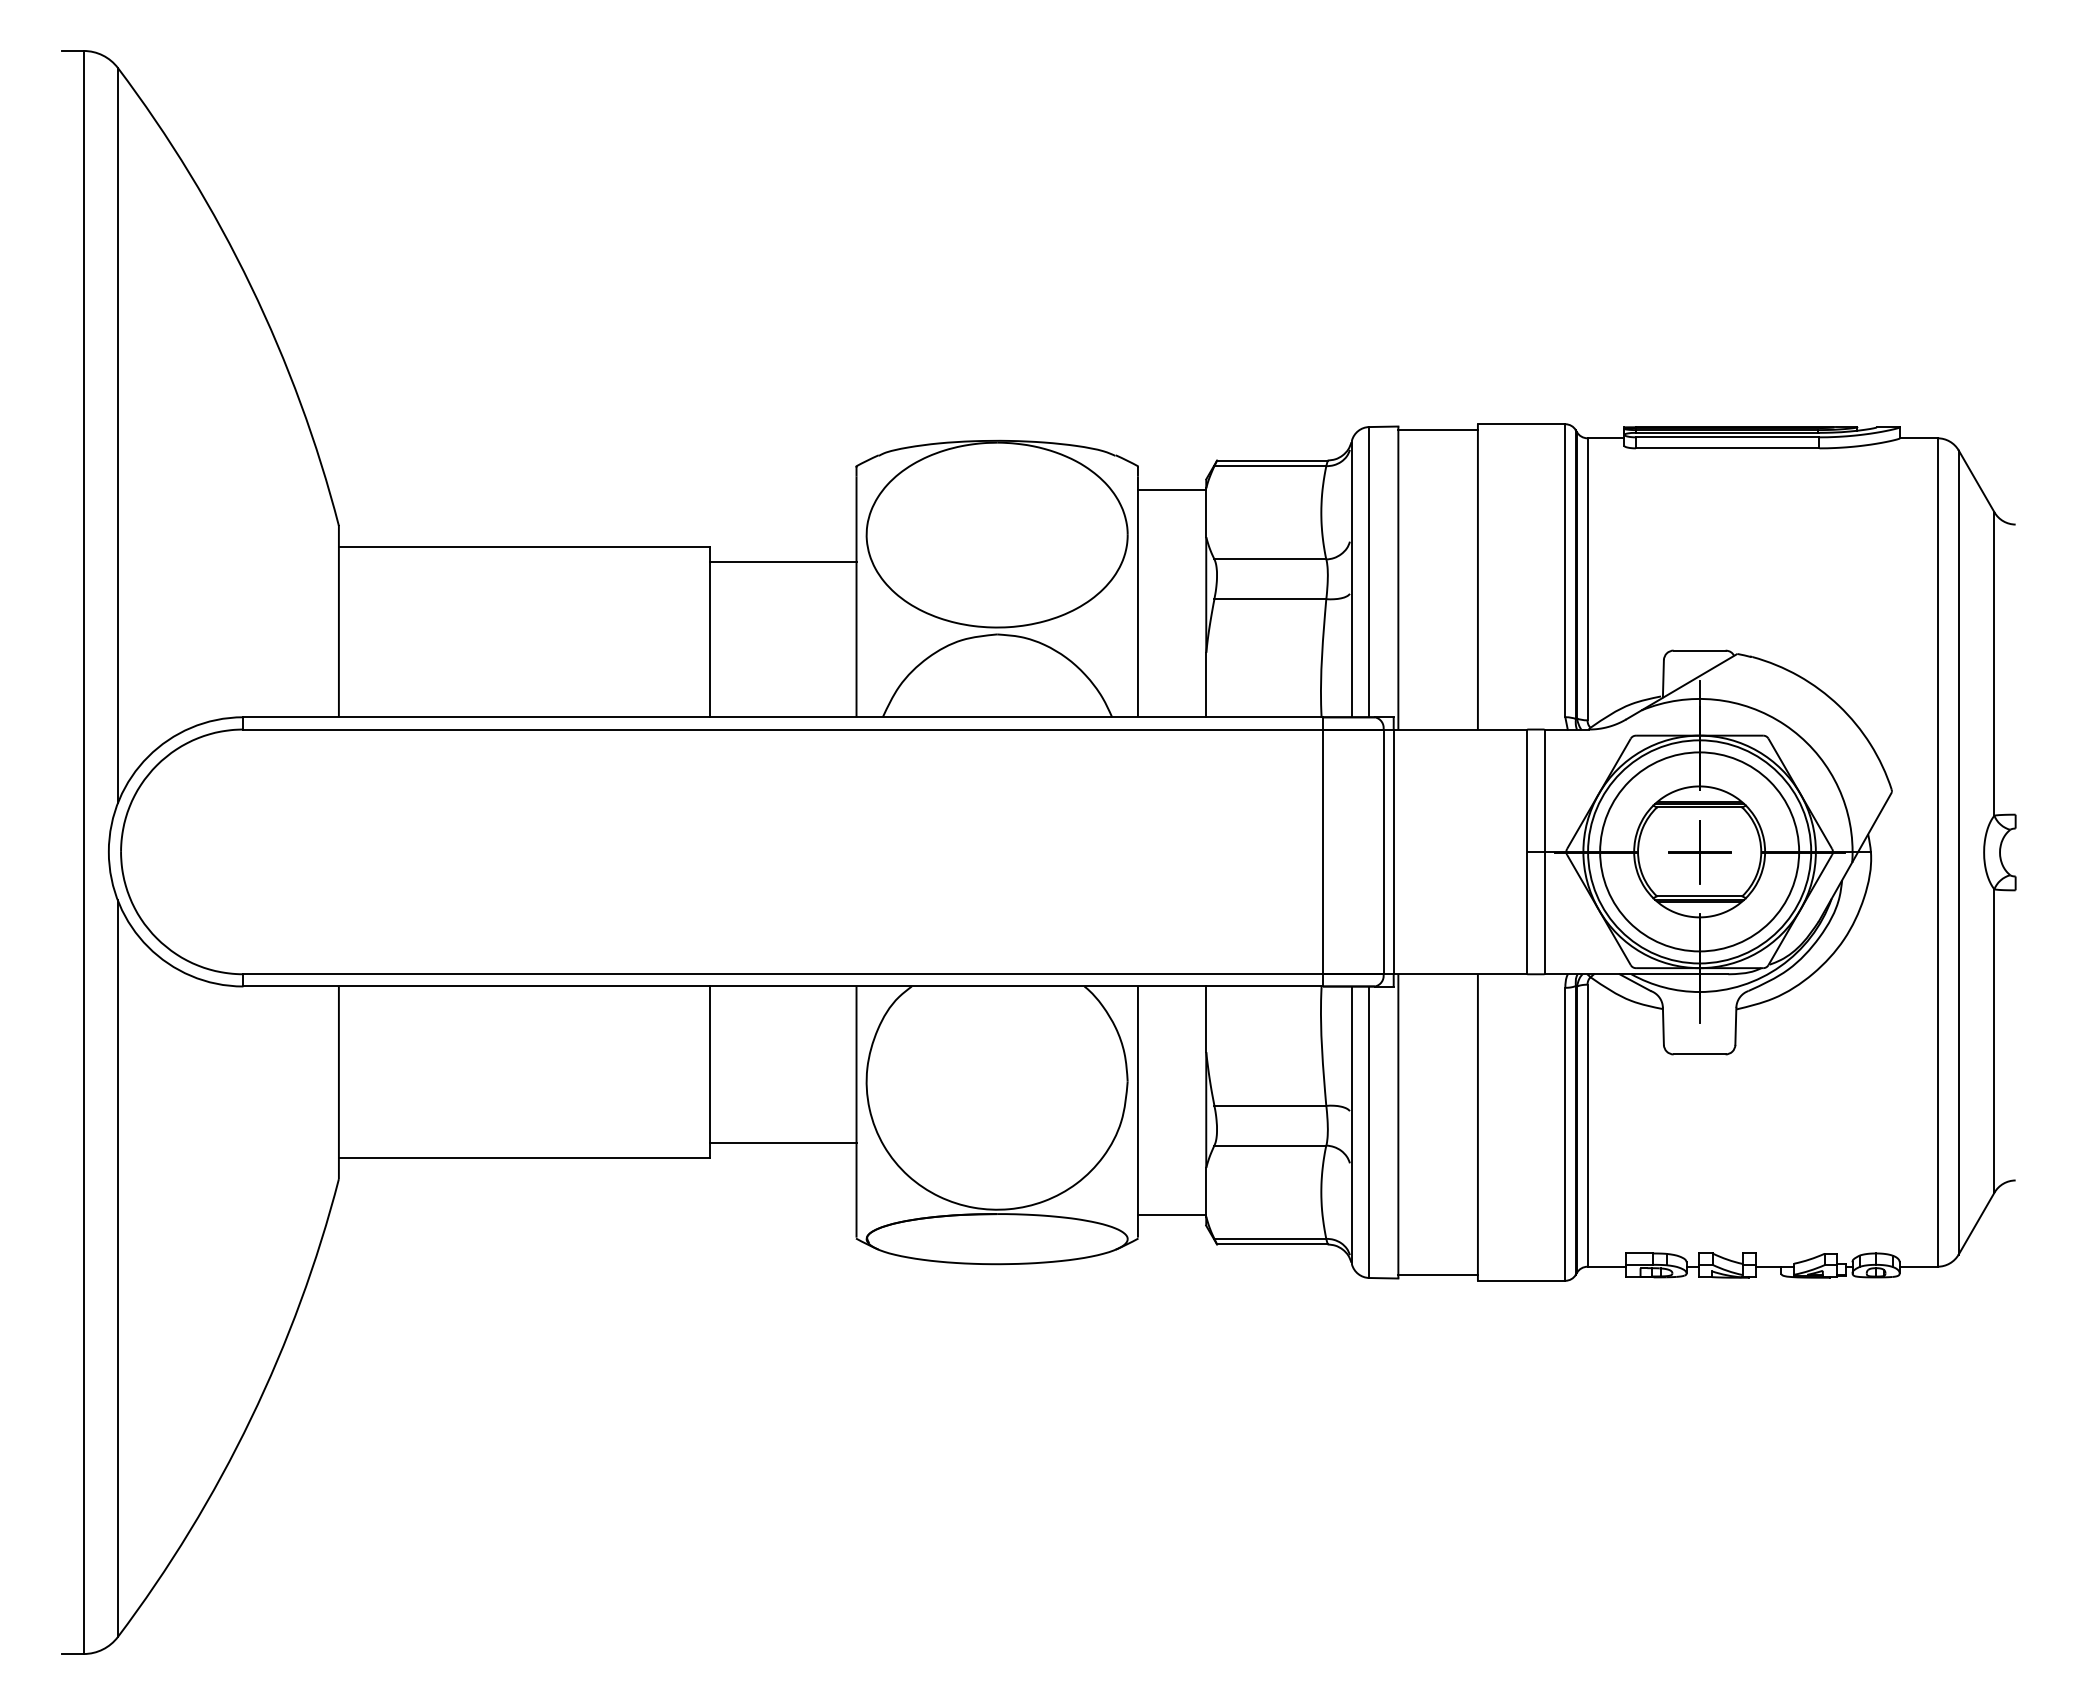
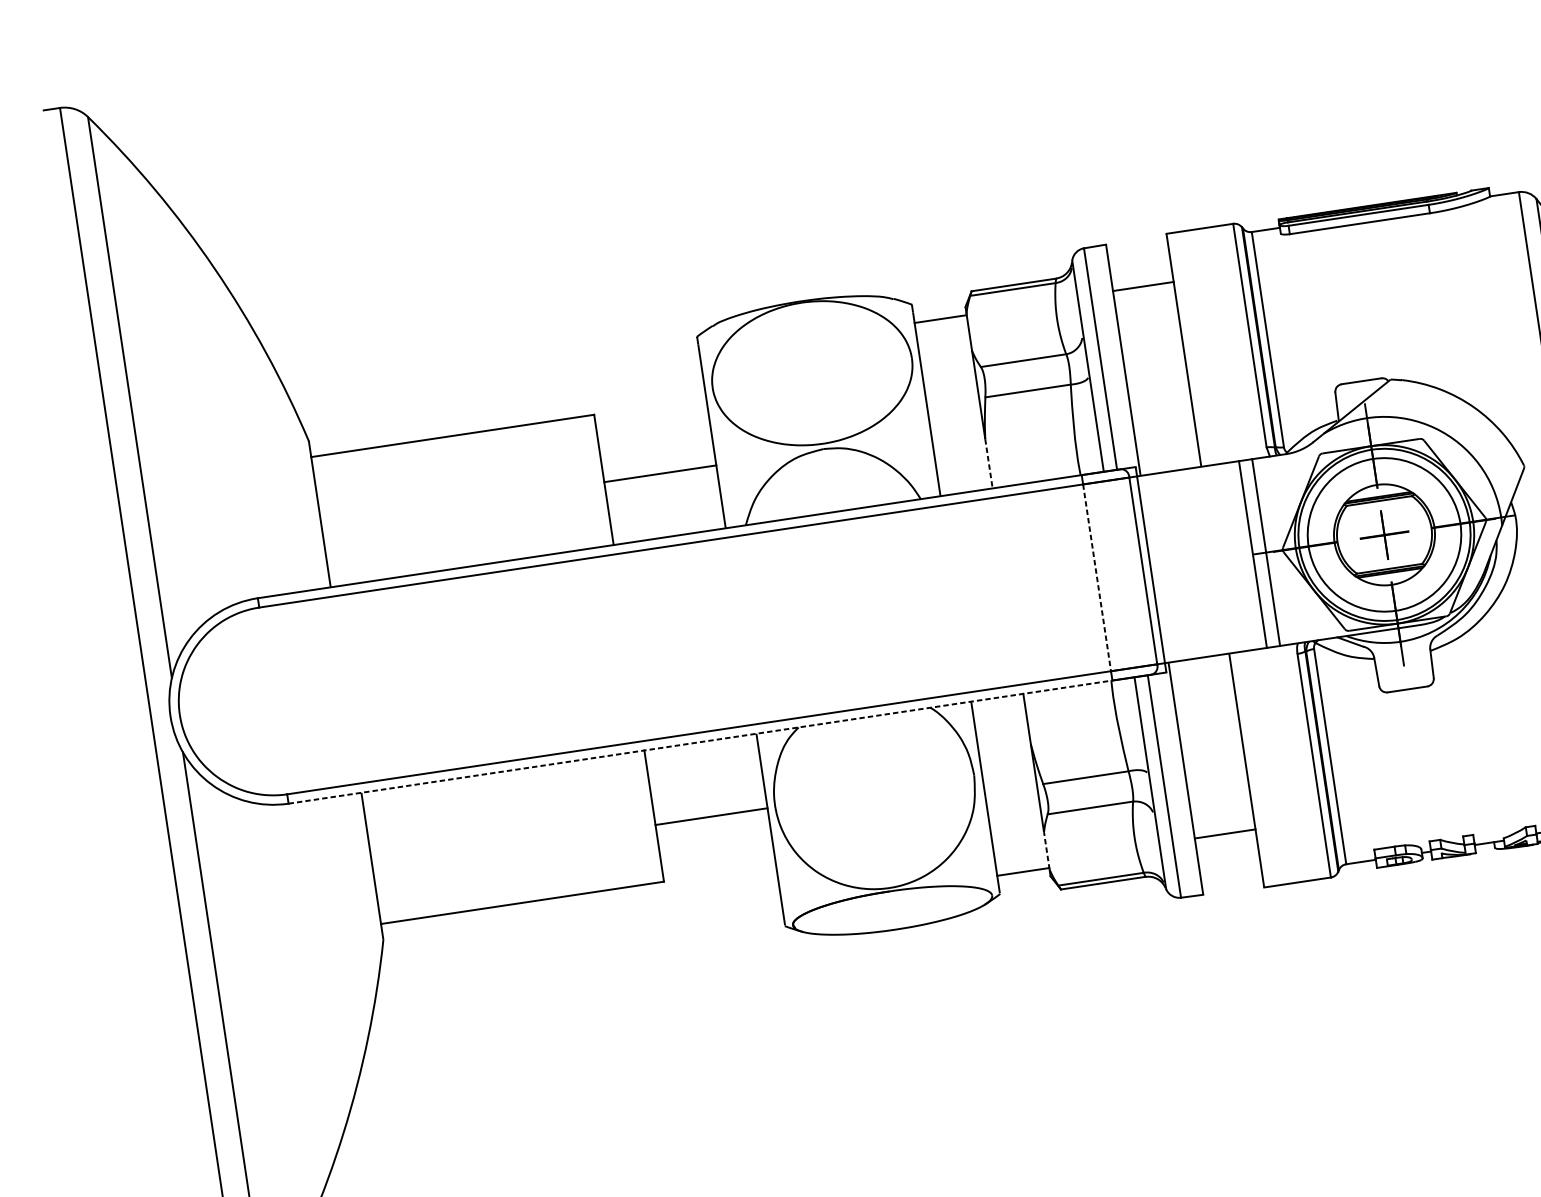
line: (1437, 430) -> (1142, 286), moved
line: (782, 561) -> (659, 473), moved
line: (1206, 685) -> (989, 464), solid -> dashed
line: (1322, 852) -> (1096, 578), solid -> dashed
line: (783, 986) -> (700, 742), solid -> dashed
line: (782, 1143) -> (711, 816), moved
line: (1206, 1191) -> (1046, 850), solid -> dashed
line: (1437, 1274) -> (1224, 833), moved

